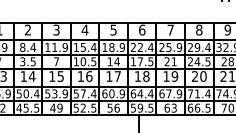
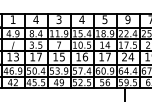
text: (27, 29) -> (35, 19), 2 -> 4
text: (141, 29) -> (127, 19), 6 -> 9
text: (31, 76) -> (38, 57), 14 -> 17
text: (141, 76) -> (127, 57), 18 -> 24

